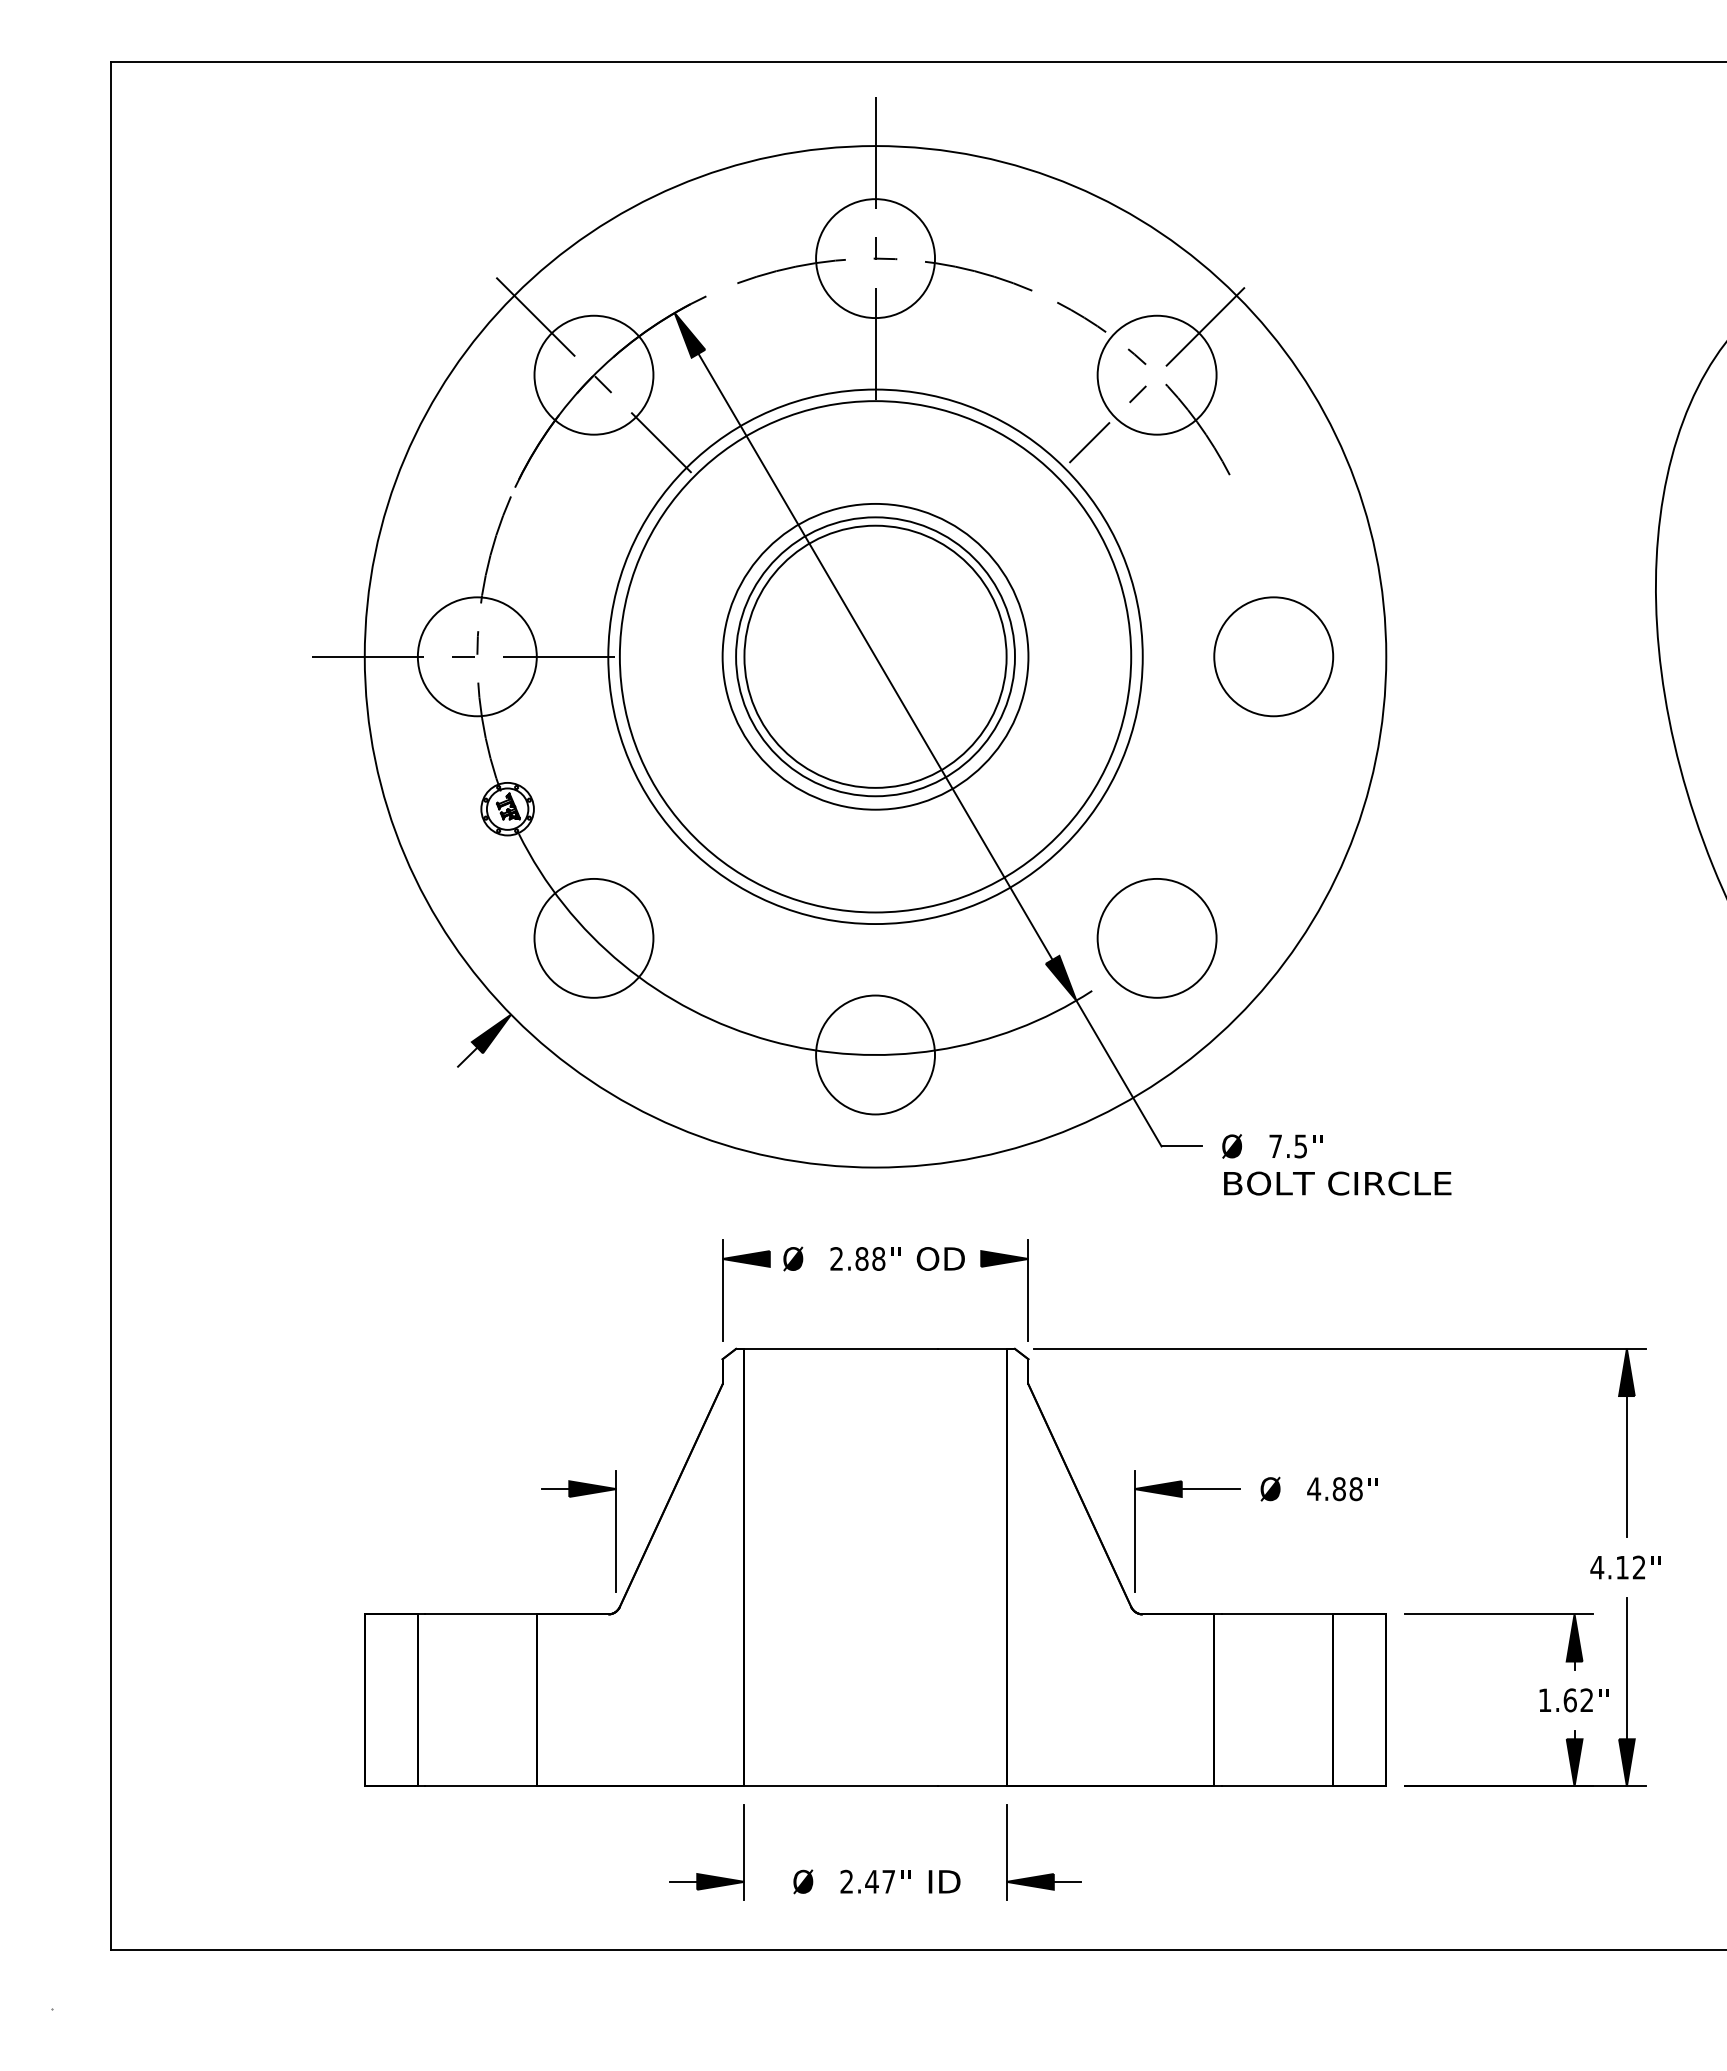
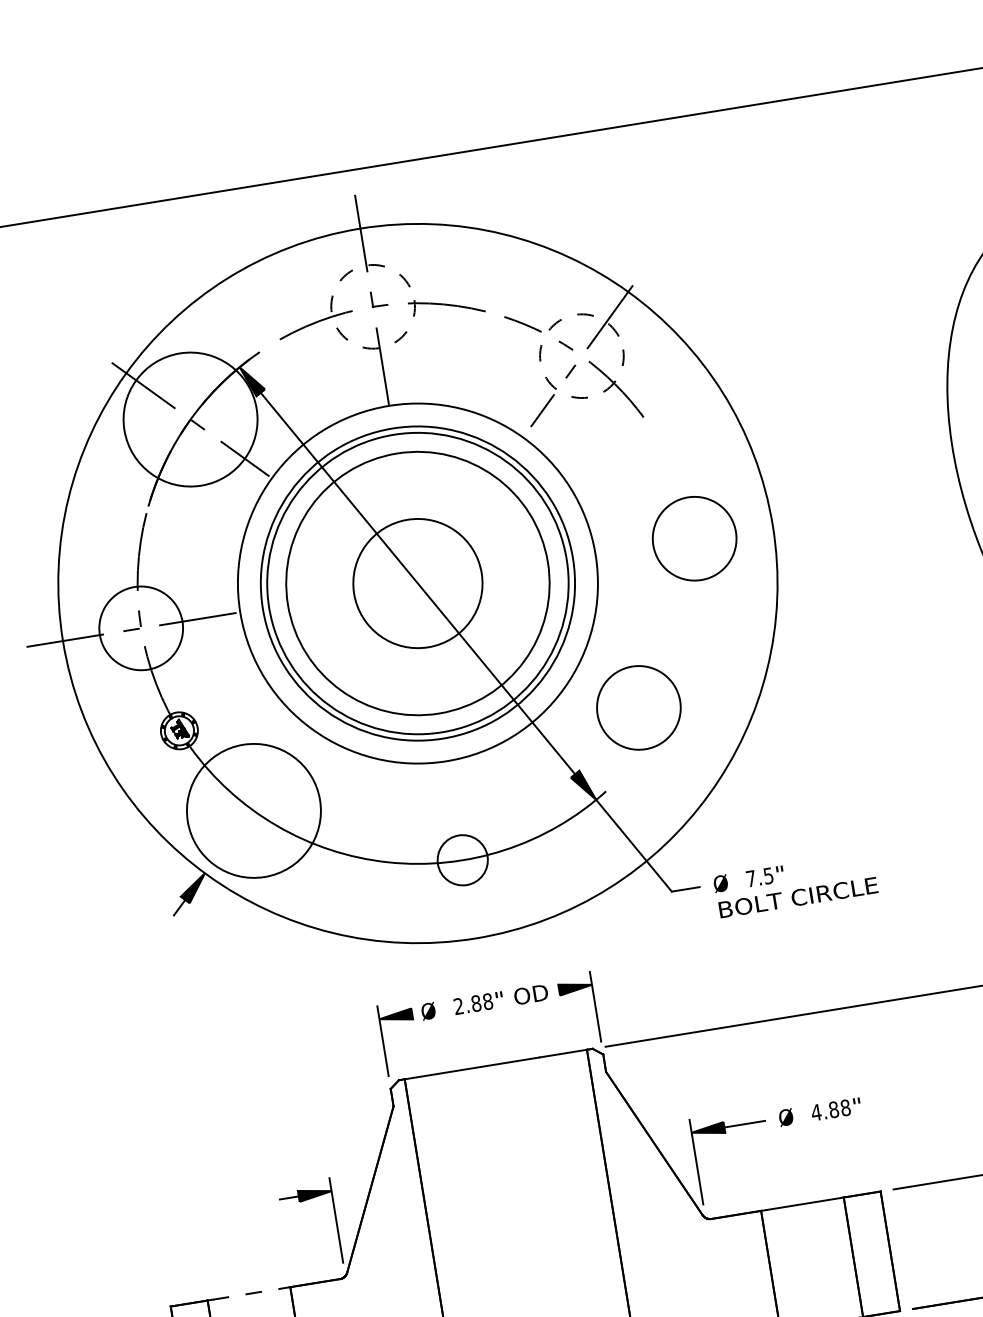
circle: (875, 258) -> (373, 306), solid -> dashed
circle: (593, 374) -> (190, 419), size x1.6
circle: (1156, 374) -> (581, 355), solid -> dashed
circle: (875, 656) -> (417, 583), size x0.7
circle: (875, 656) -> (417, 583), size x0.7
circle: (875, 656) -> (417, 583), size x1.4
circle: (875, 656) -> (417, 583), size x1.6
circle: (593, 937) -> (253, 810), size x1.6
circle: (1156, 938) -> (638, 708), moved
circle: (875, 1054) -> (462, 859), size x0.6
line: (480, 1614) -> (251, 1293), solid -> dashed

